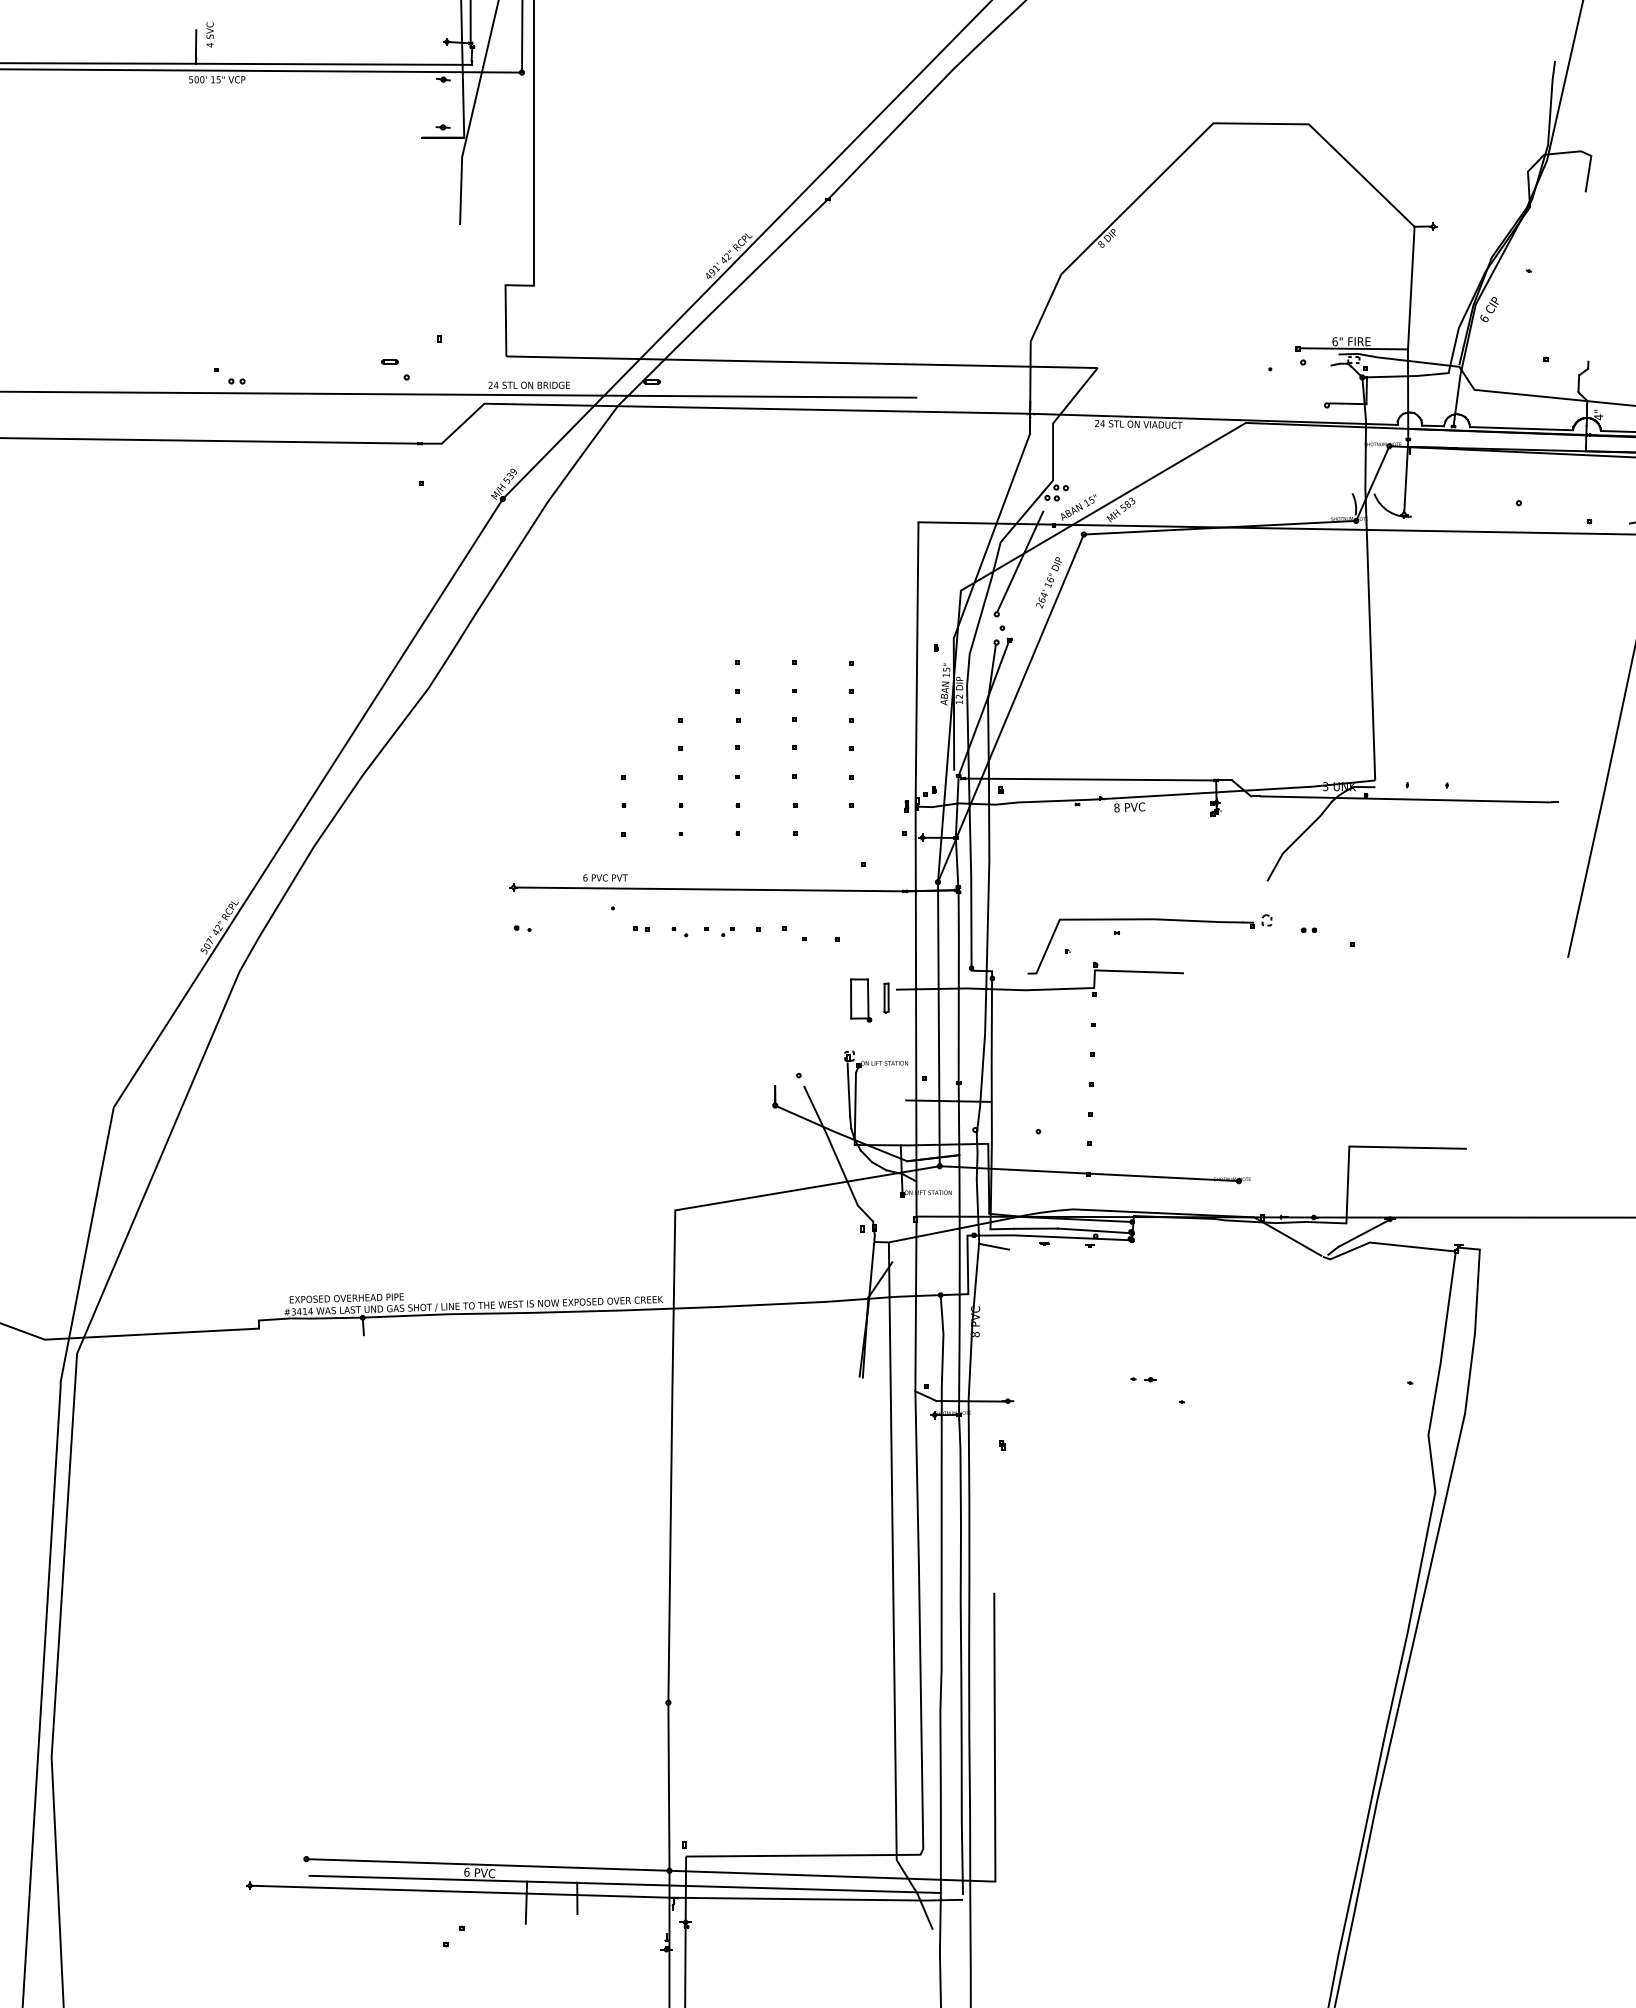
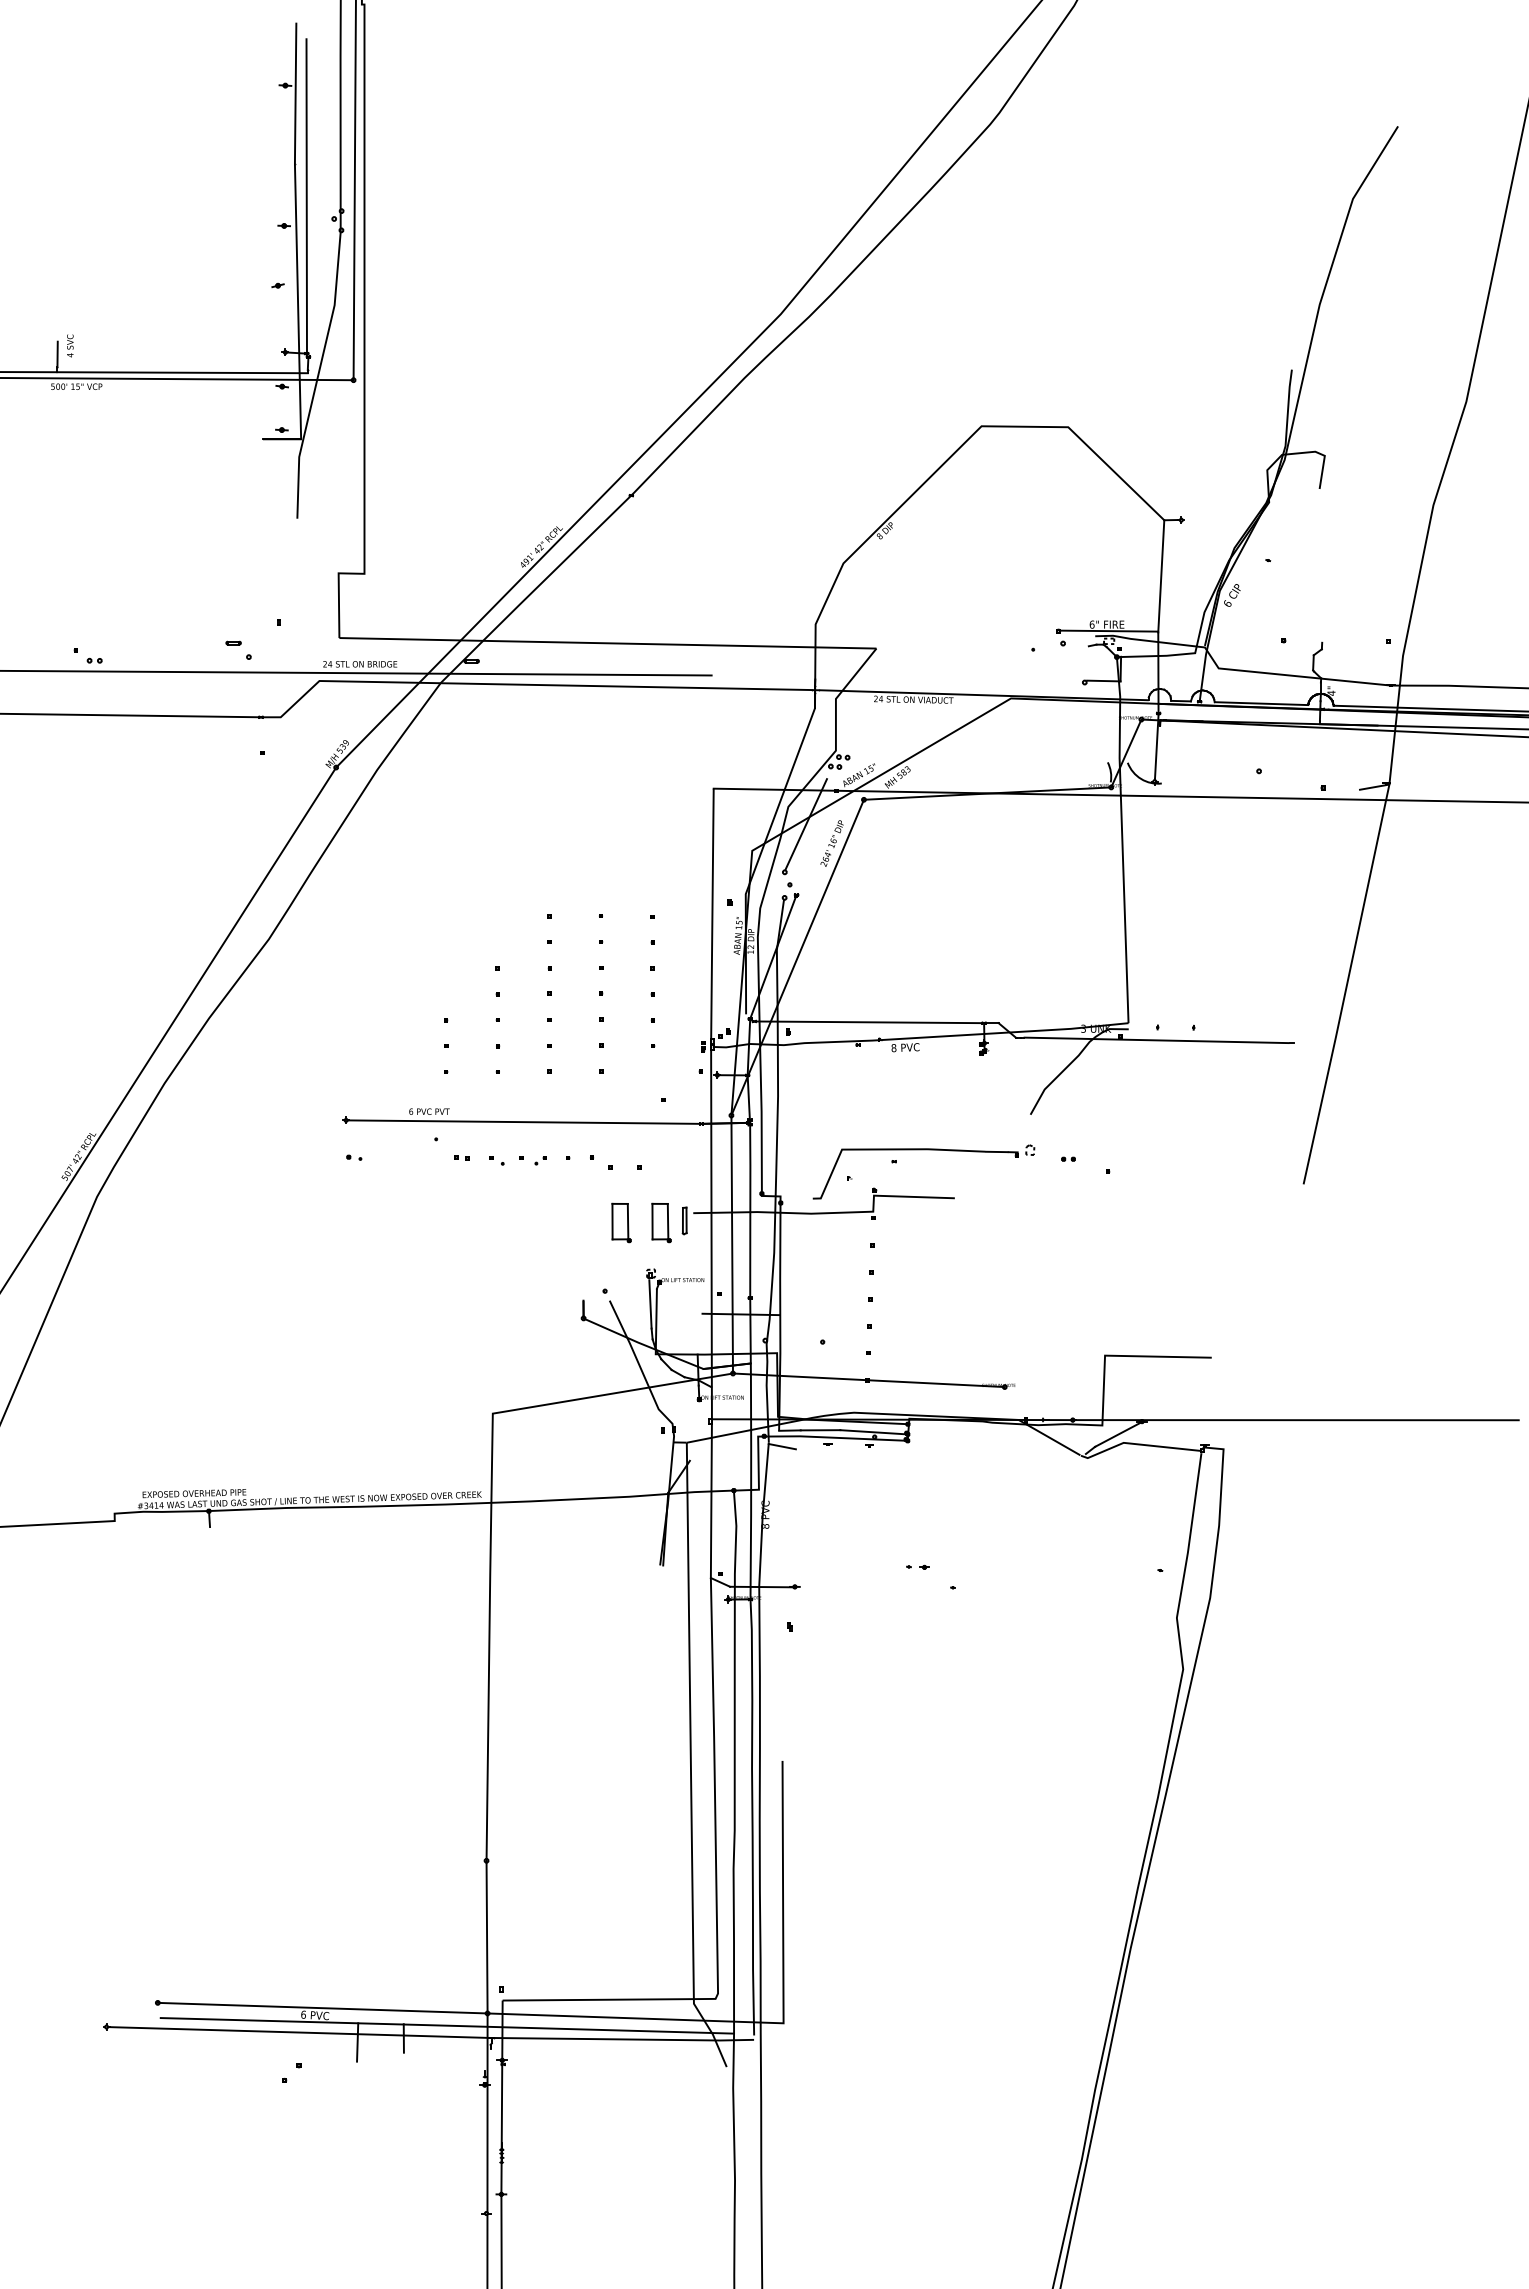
part: (816, 999) -> (621, 1222), added

